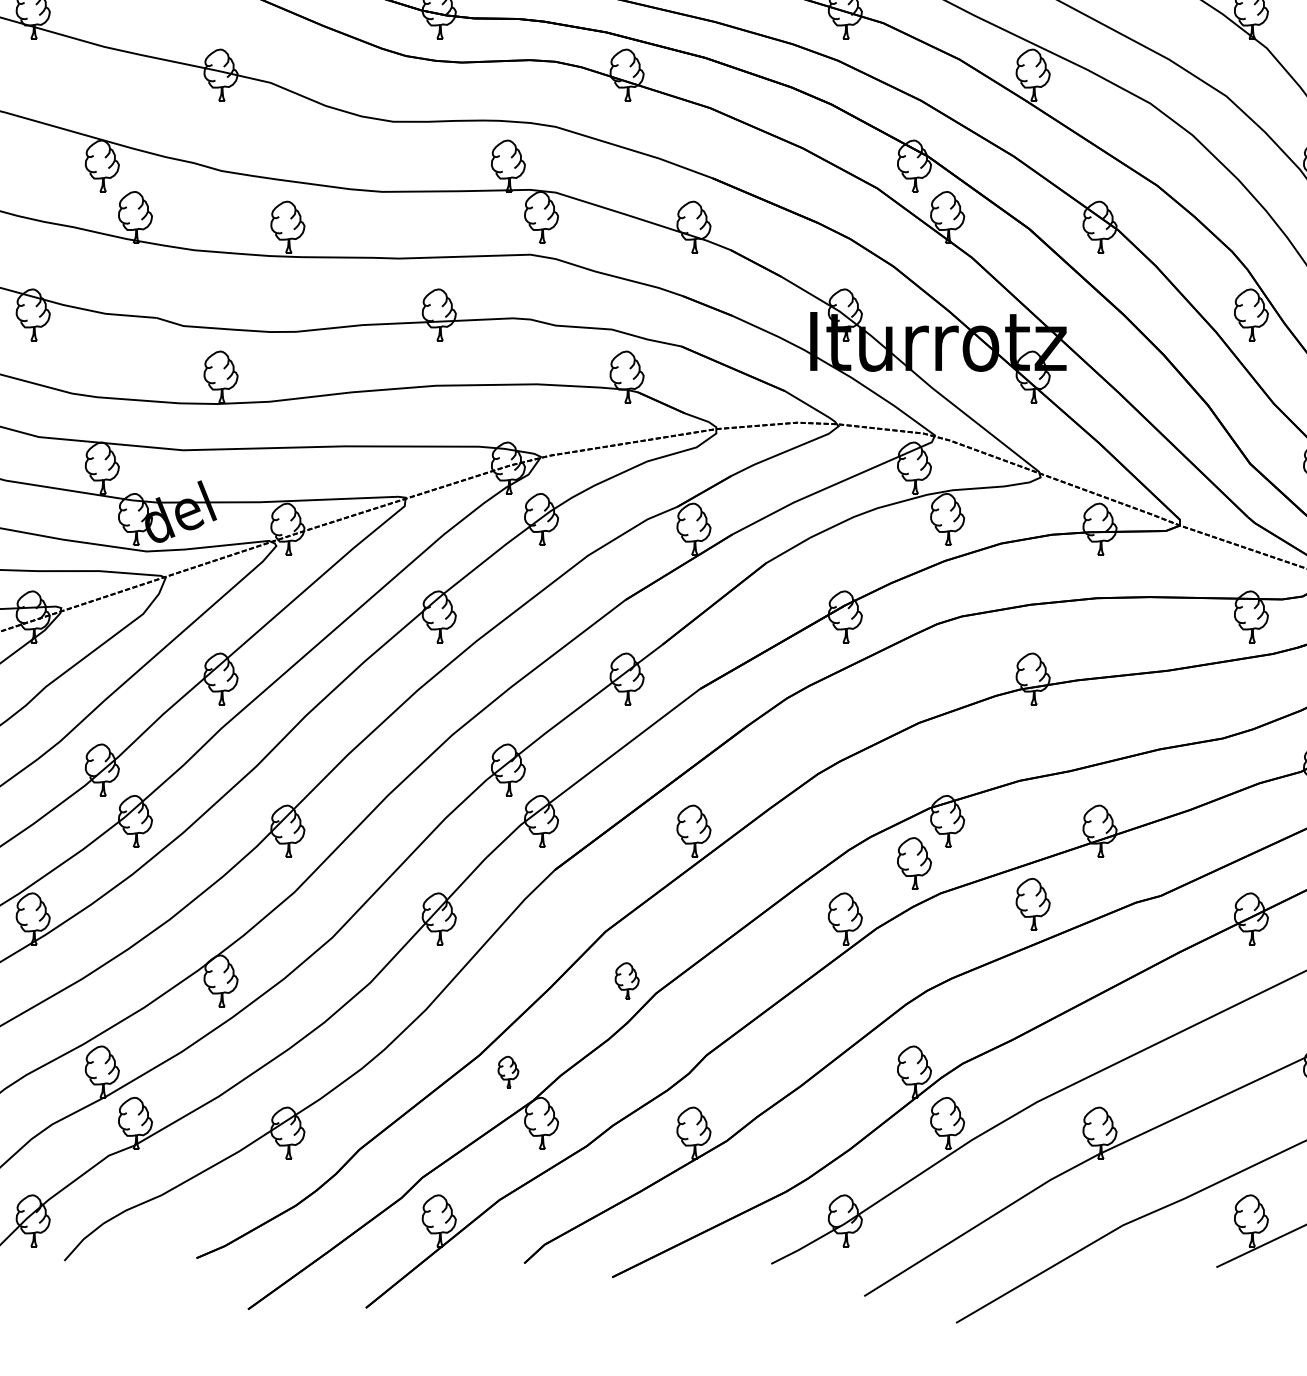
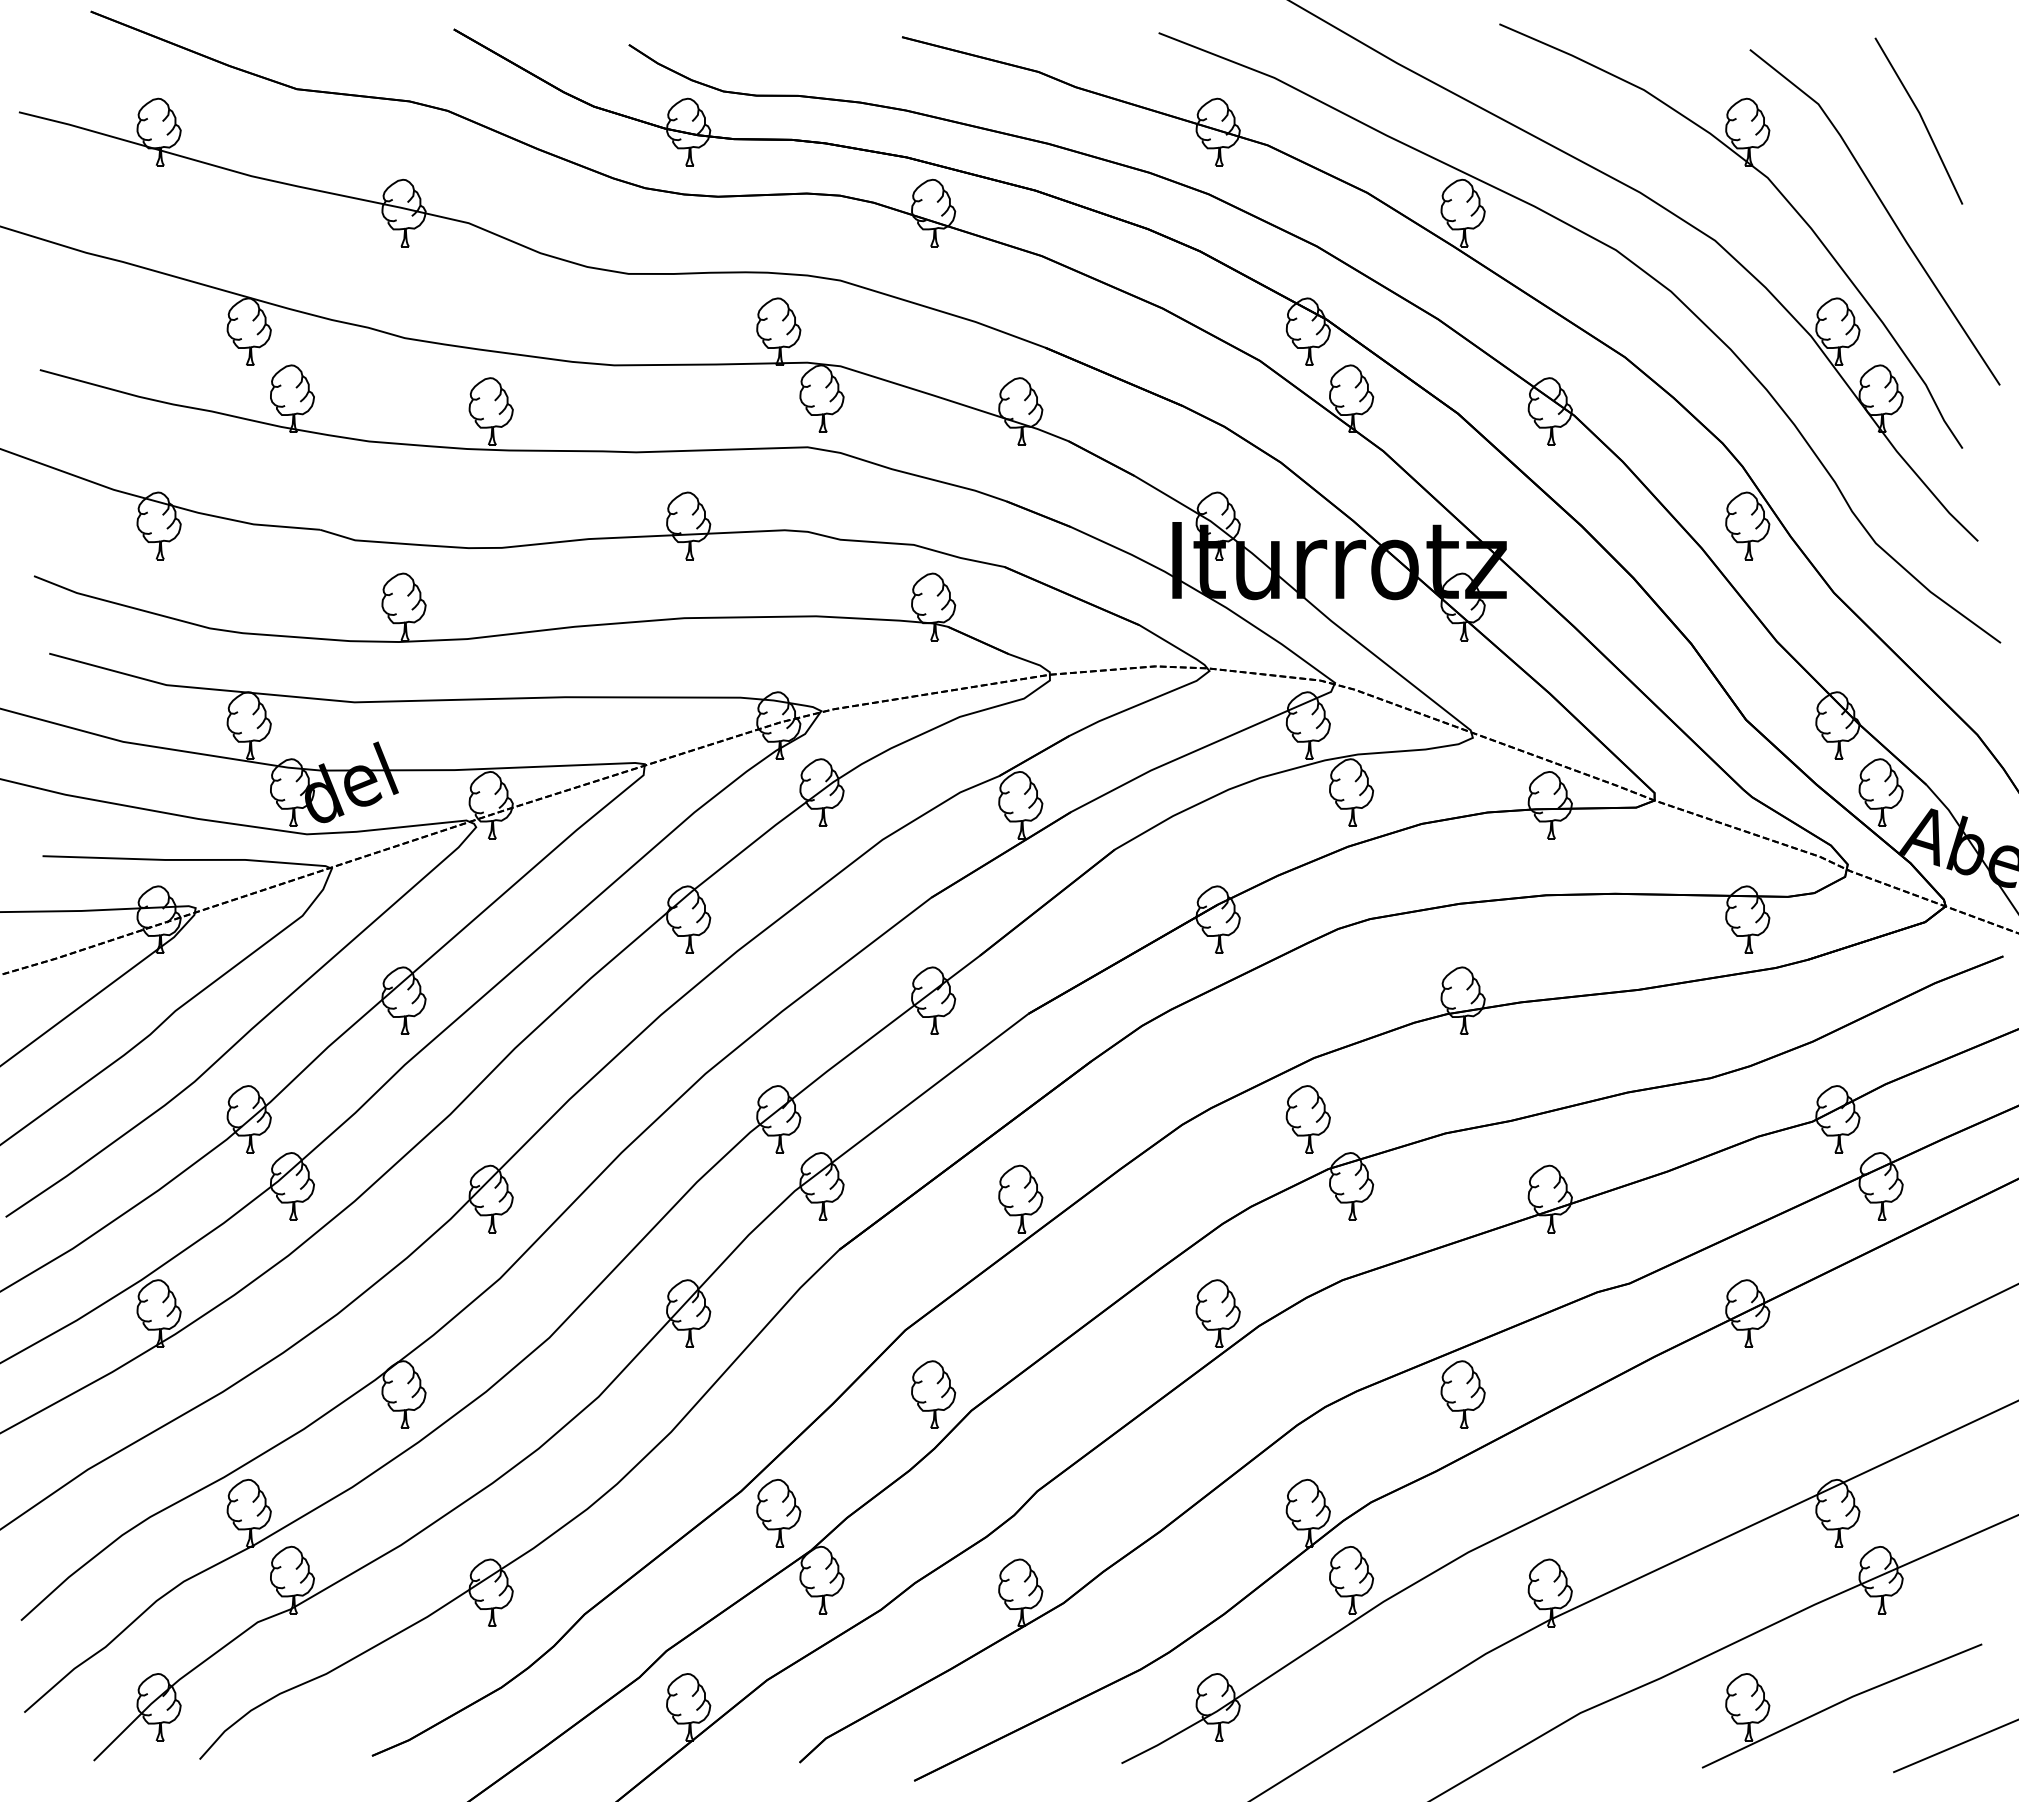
part: (913, 863) -> (1307, 1119), moved
part: (1032, 904) -> (1462, 1394), moved
part: (627, 981) -> (933, 1394), size x1.43
part: (508, 1072) -> (778, 1513), size x1.67

